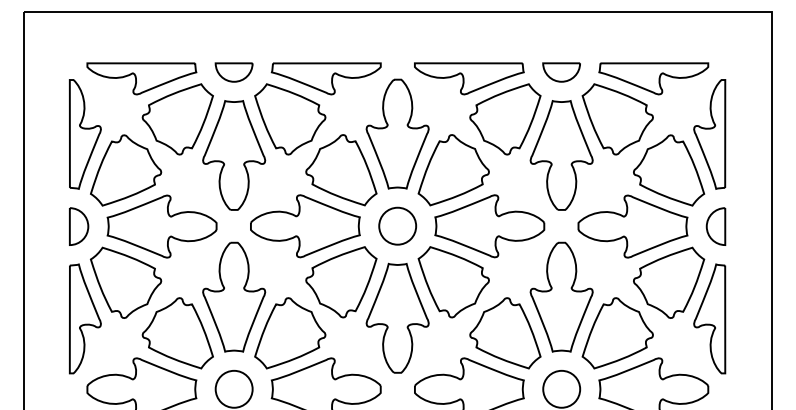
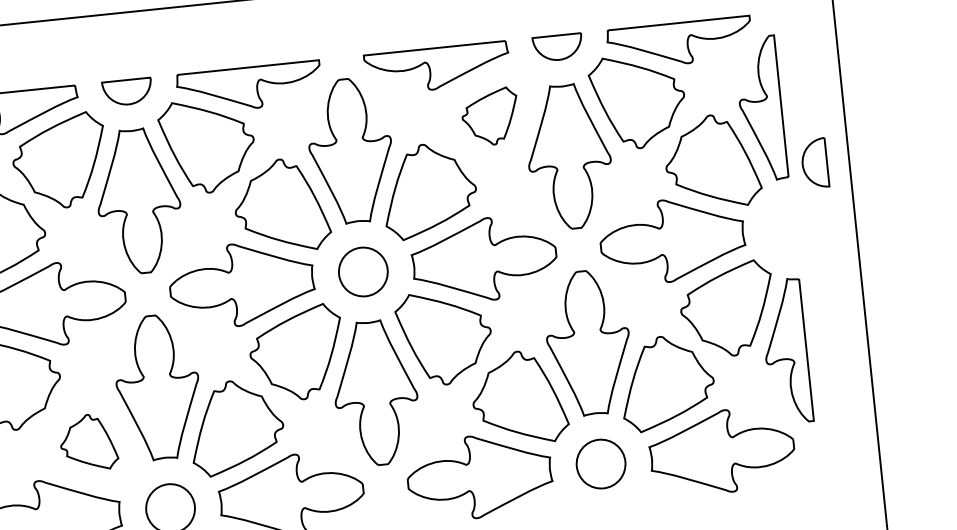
part: (505, 119) -> (490, 117), size x0.6
part: (715, 226) -> (814, 163), moved
part: (177, 333) -> (88, 442), size x0.6

